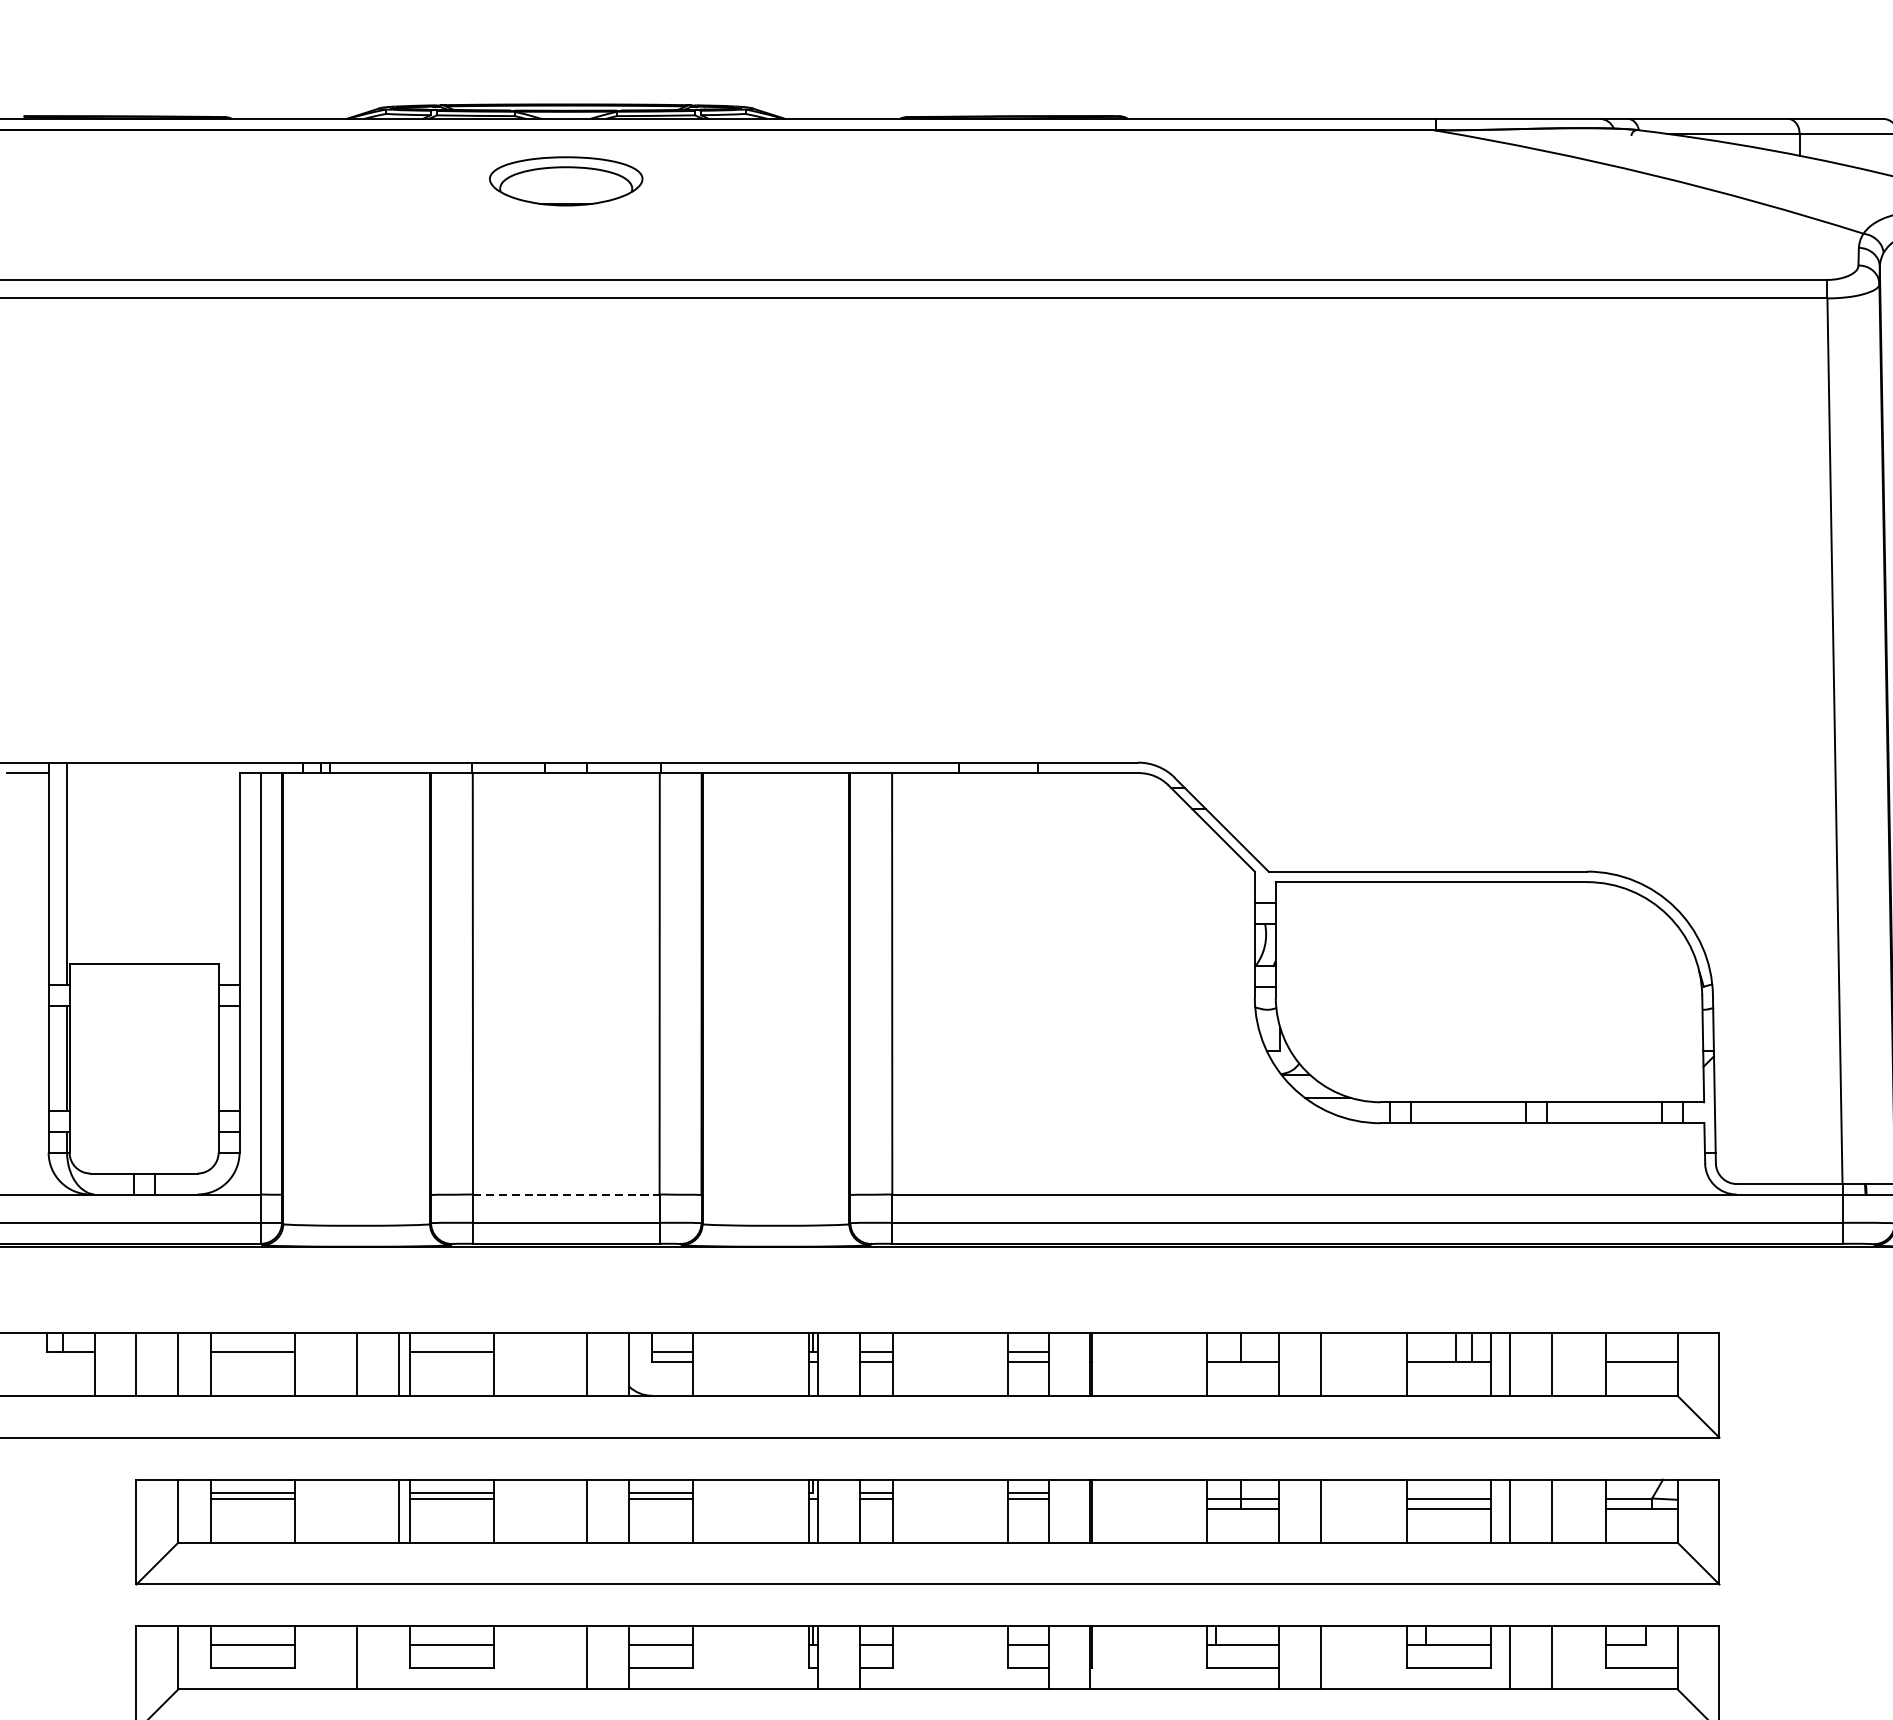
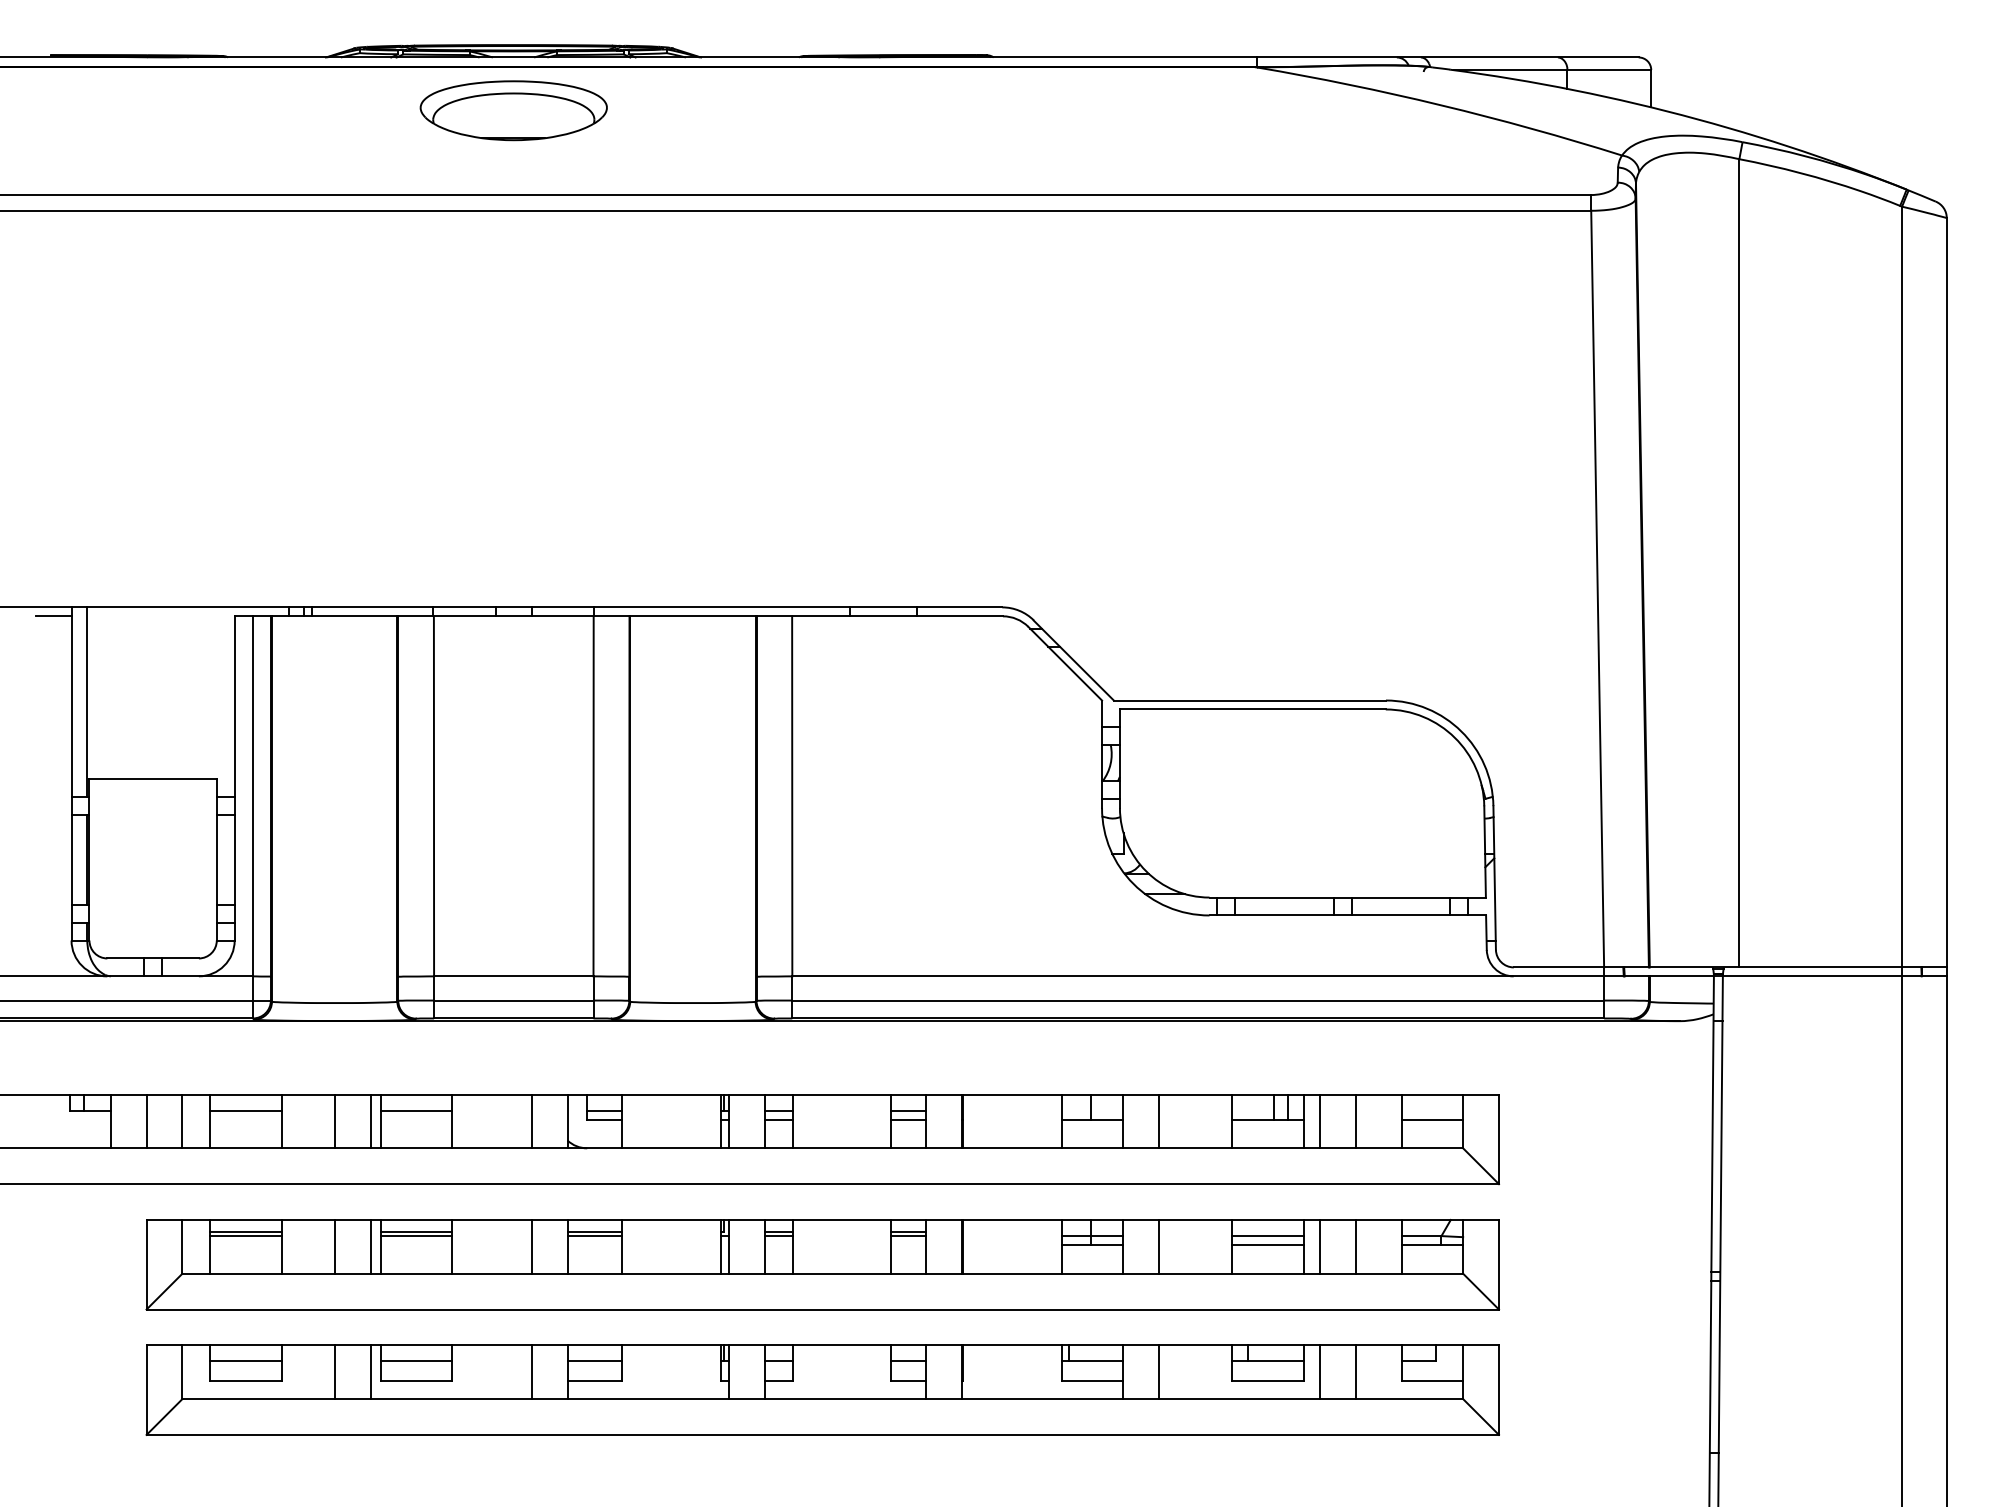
part: (565, 181) -> (513, 110), size x1.43
line: (565, 1194) -> (513, 976), dashed -> solid
line: (356, 1510) -> (334, 1246), added
line: (398, 1658) -> (370, 1372), added

